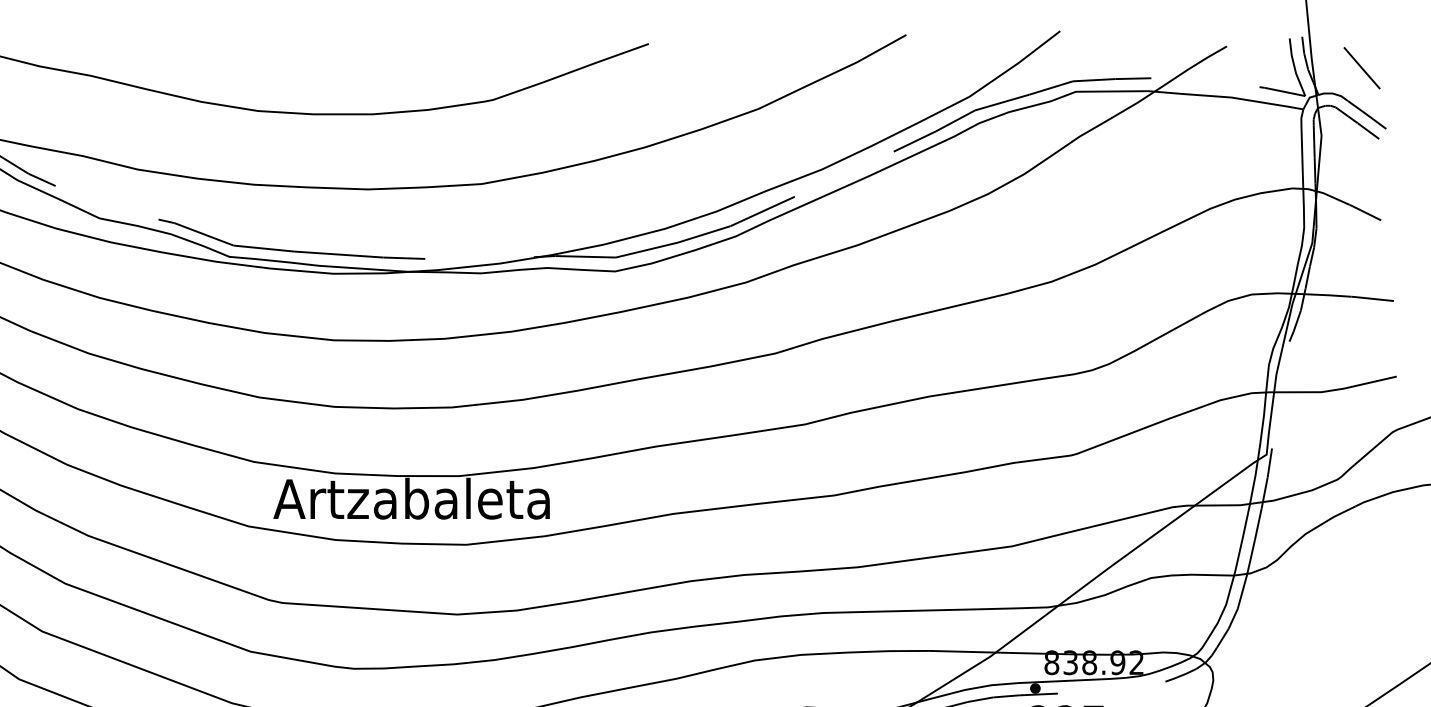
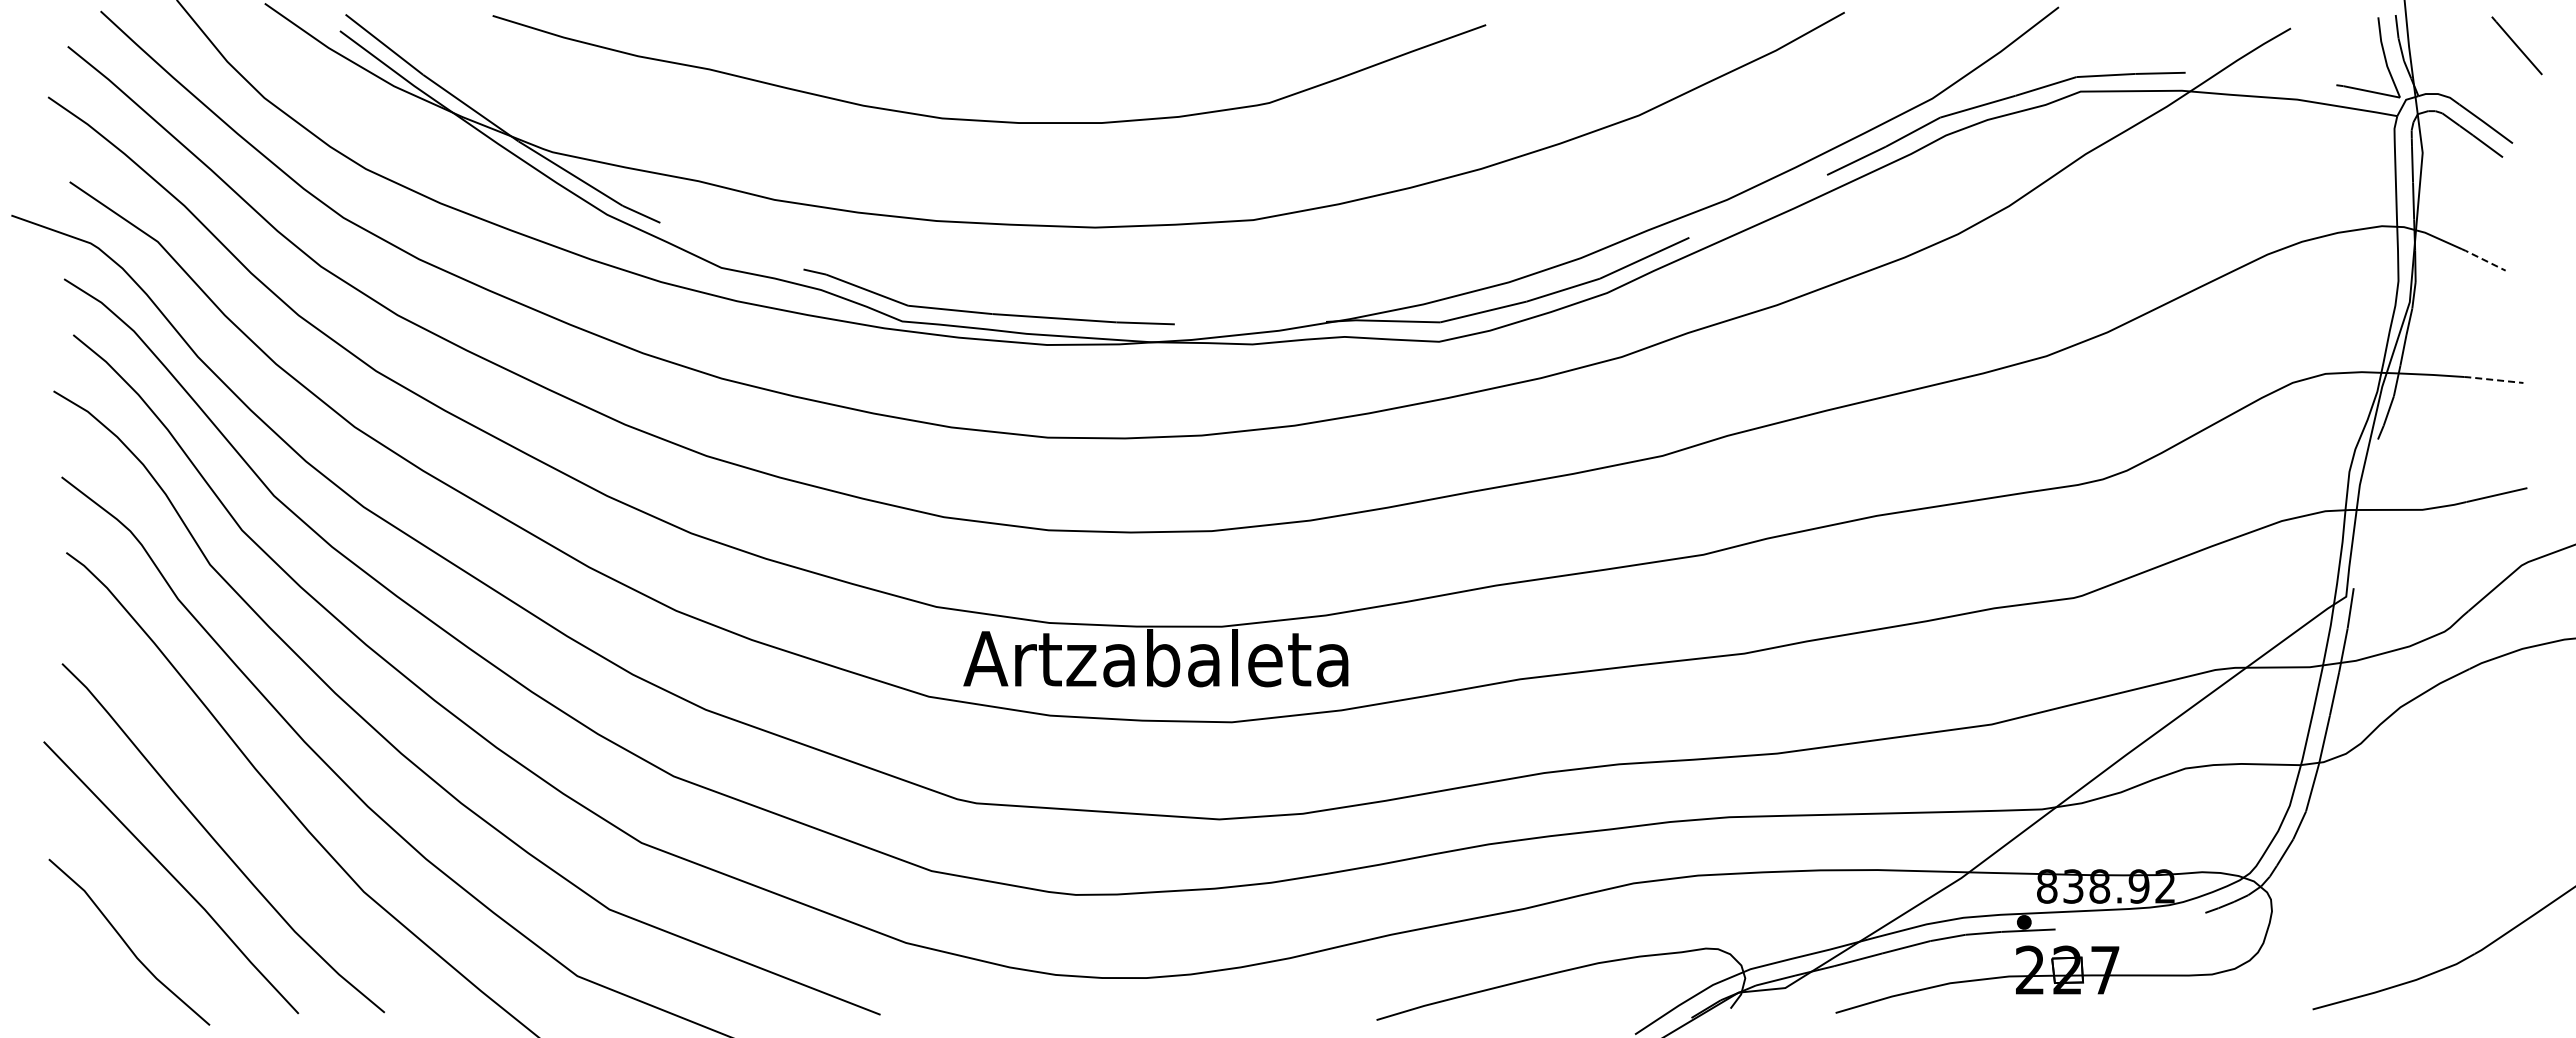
line: (1361, 67) -> (2516, 45), moved
line: (1365, 212) -> (2483, 259), solid -> dashed
line: (1372, 298) -> (2493, 379), solid -> dashed

